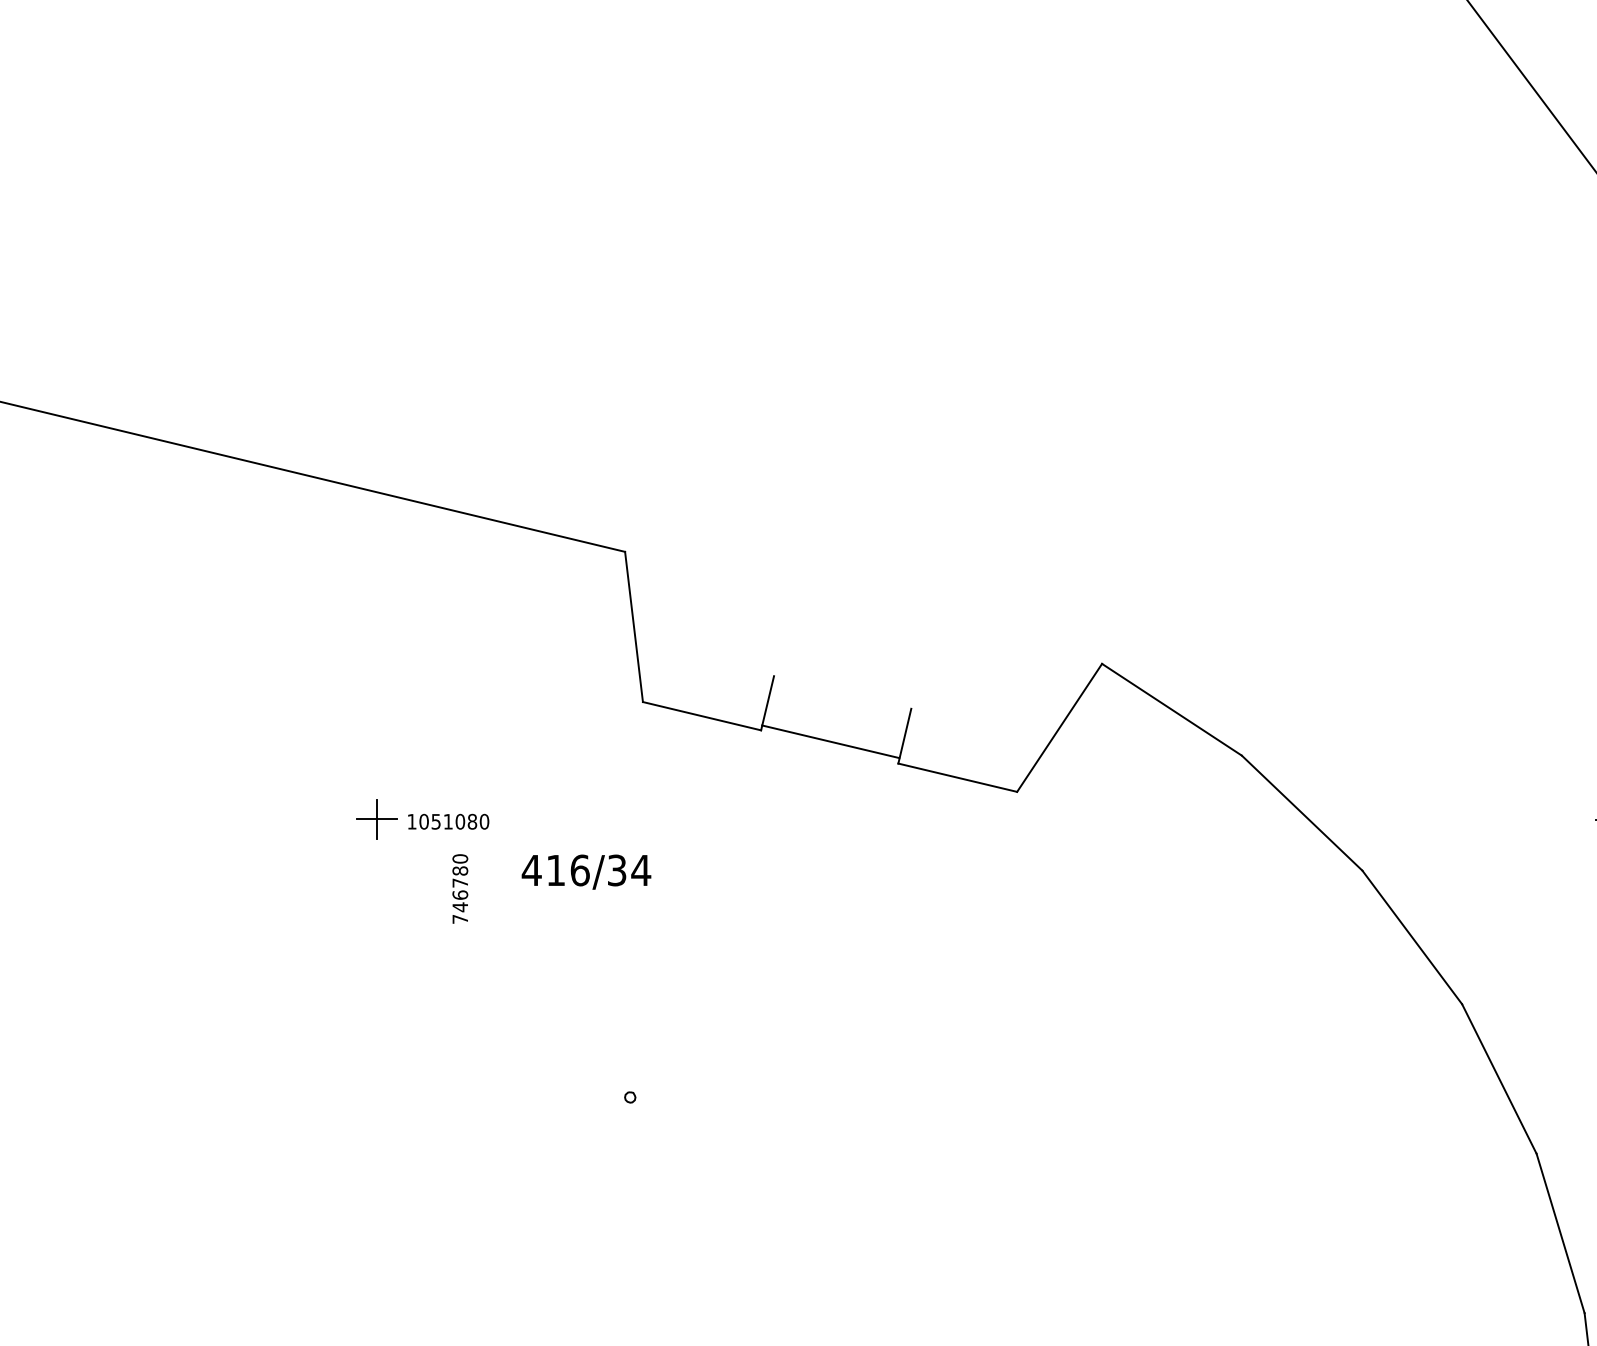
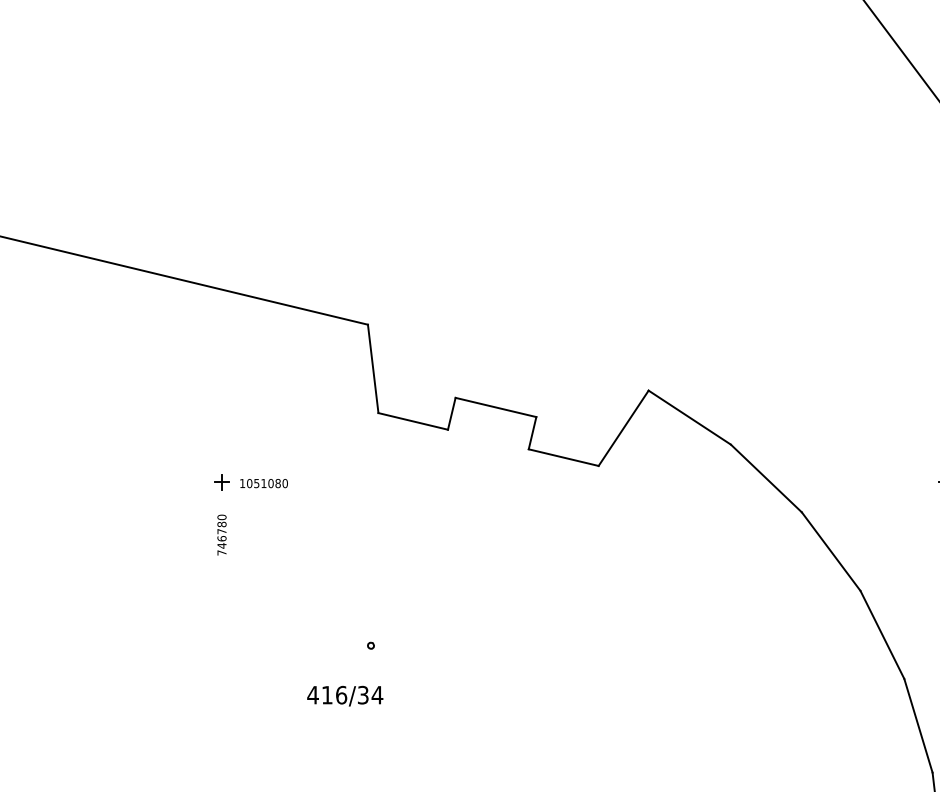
line: (829, 741) -> (495, 407), moved
part: (376, 819) -> (221, 482), size x0.62
text: (586, 870) -> (345, 695), moved
text: (459, 887) -> (221, 534), moved

